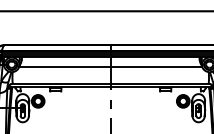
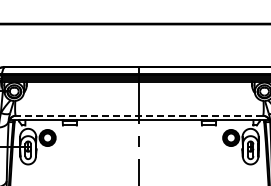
line: (110, 67) -> (139, 95), removed
line: (109, 83) -> (138, 115), solid -> dashed

